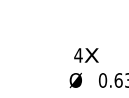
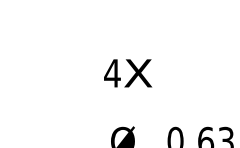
text: (86, 55) -> (128, 73), moved

